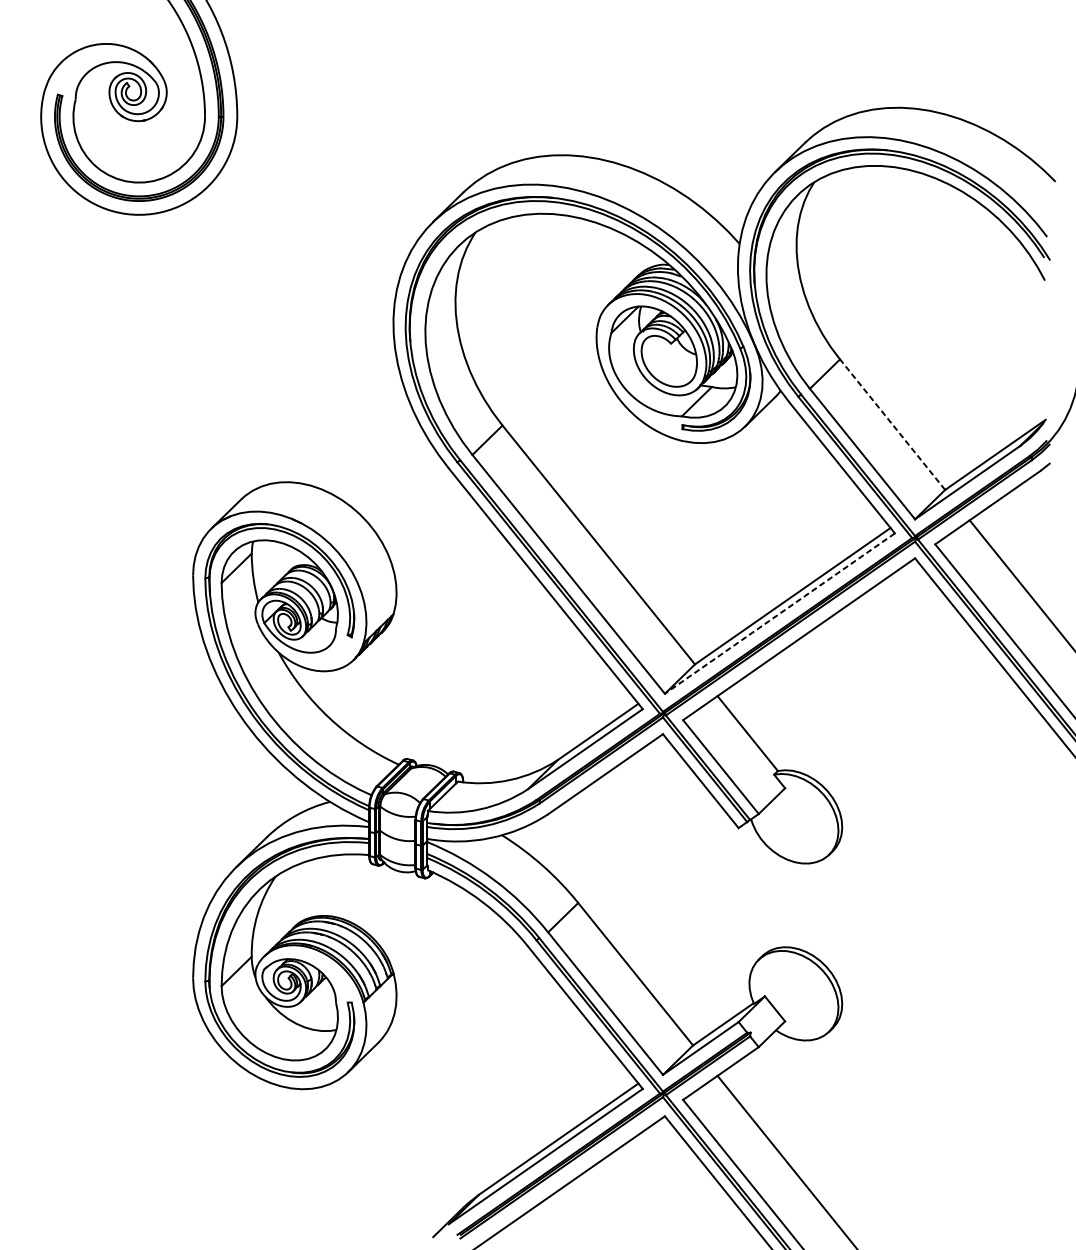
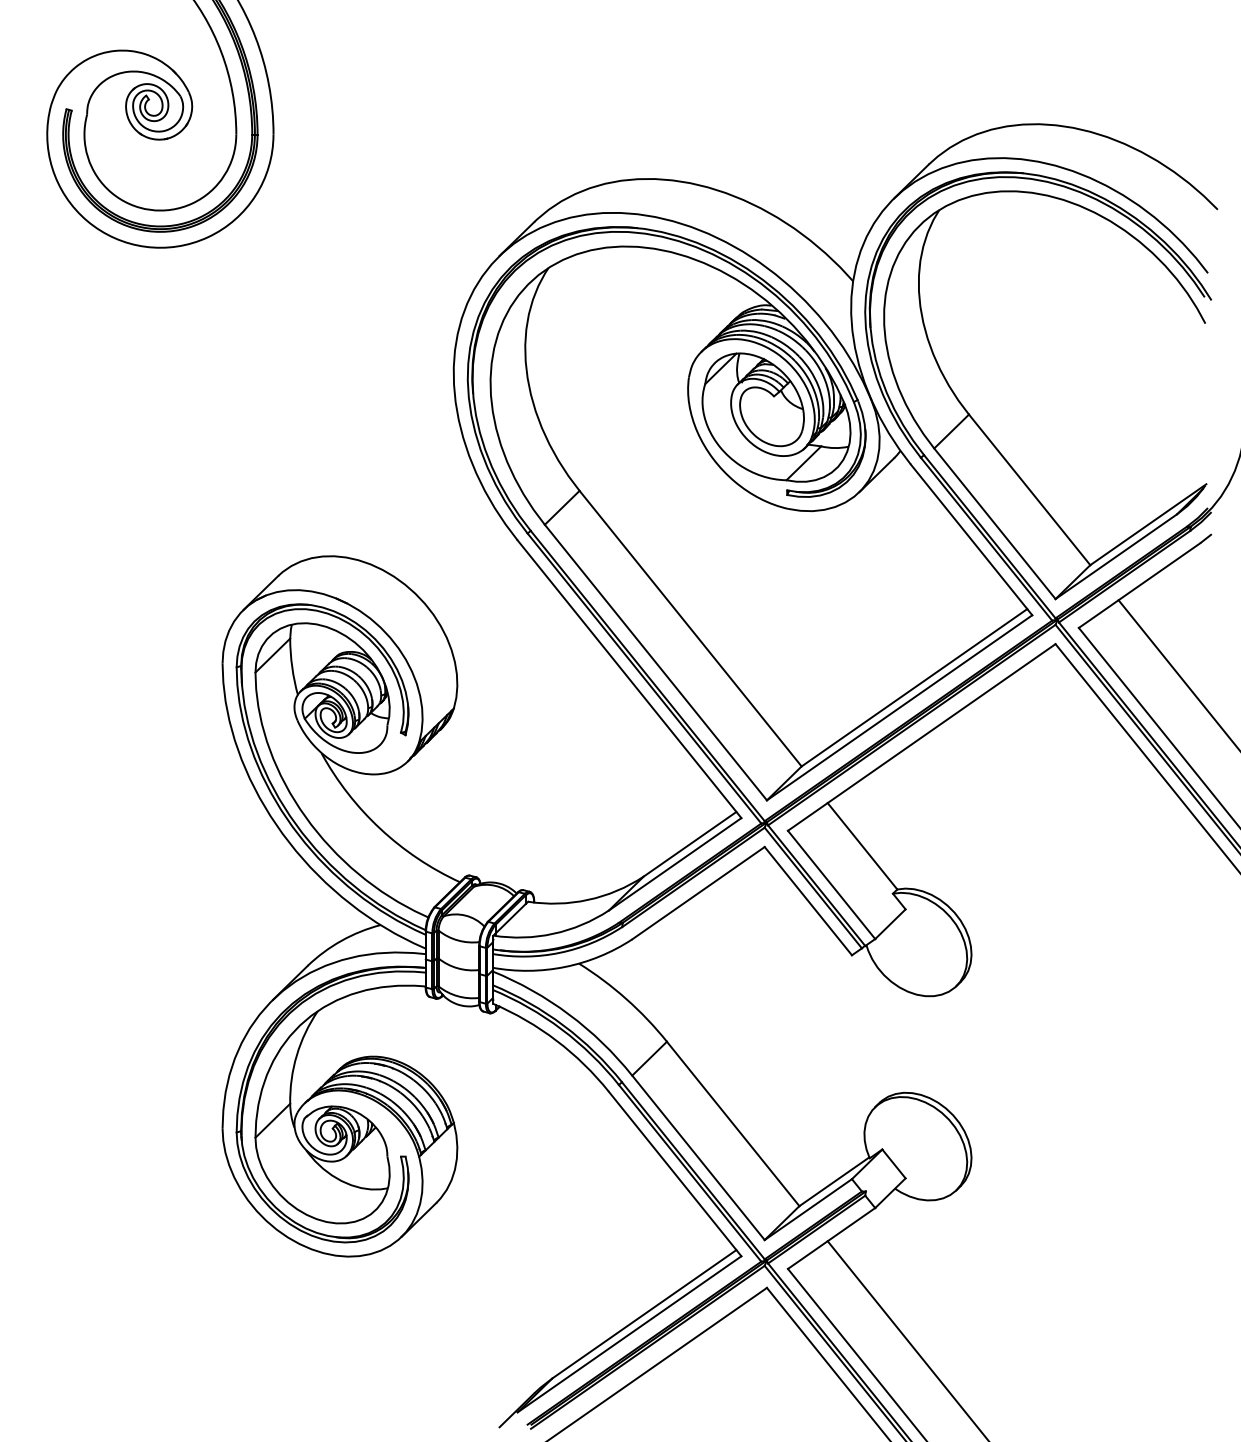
line: (892, 424) -> (1029, 489), dashed -> solid
line: (779, 613) -> (899, 707), dashed -> solid

